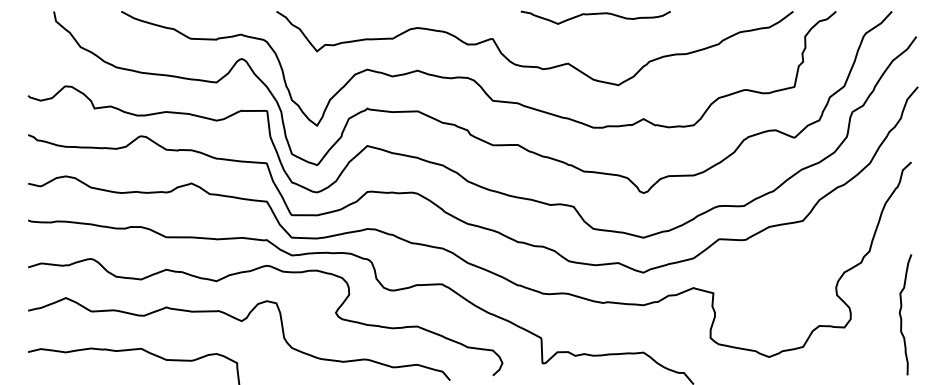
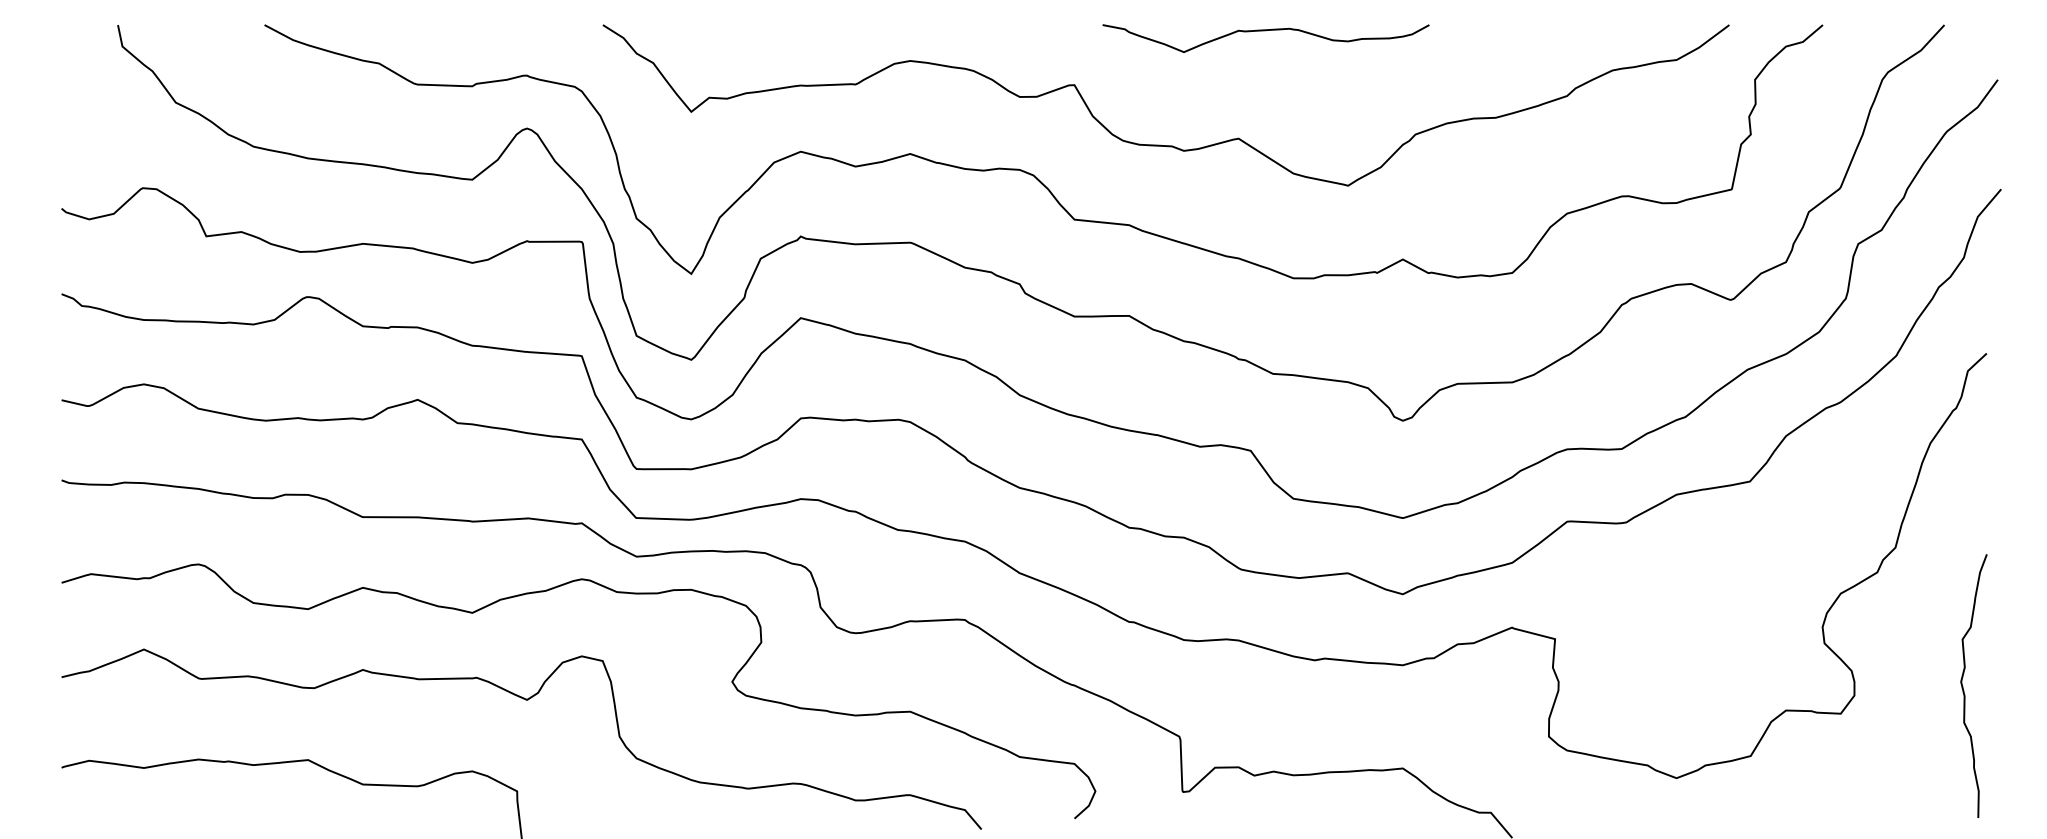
curve: (595, 14) -> (1265, 31), moved

